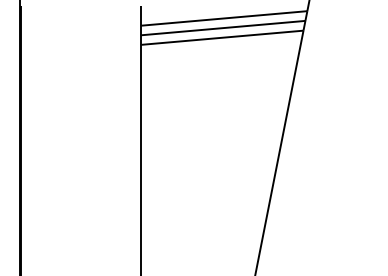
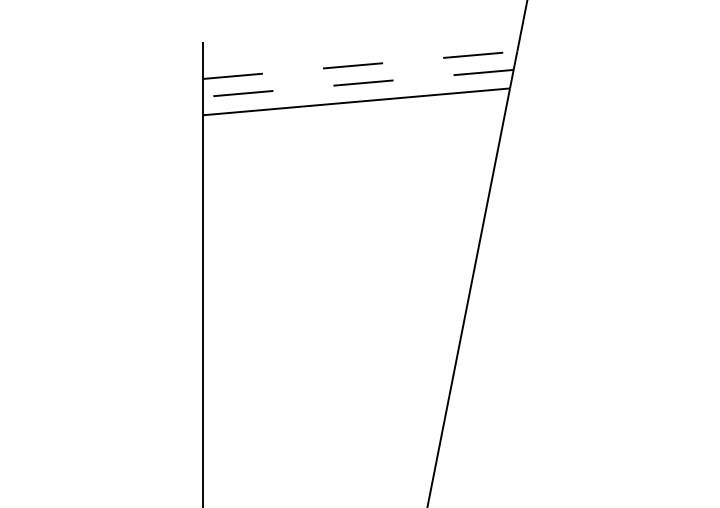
line: (224, 18) -> (360, 65), solid -> dashed
line: (222, 28) -> (356, 84), solid -> dashed

